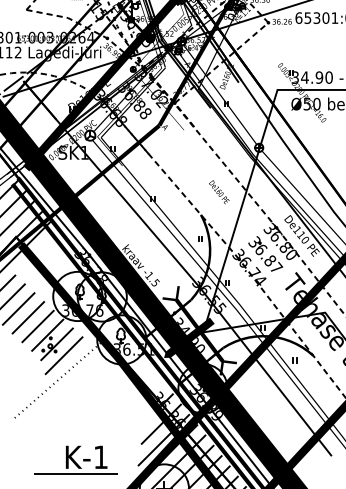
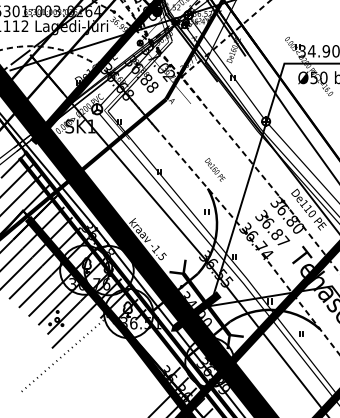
text: (219, 192) -> (215, 170), moved
hatch: (72, 286) -> (79, 260), added

